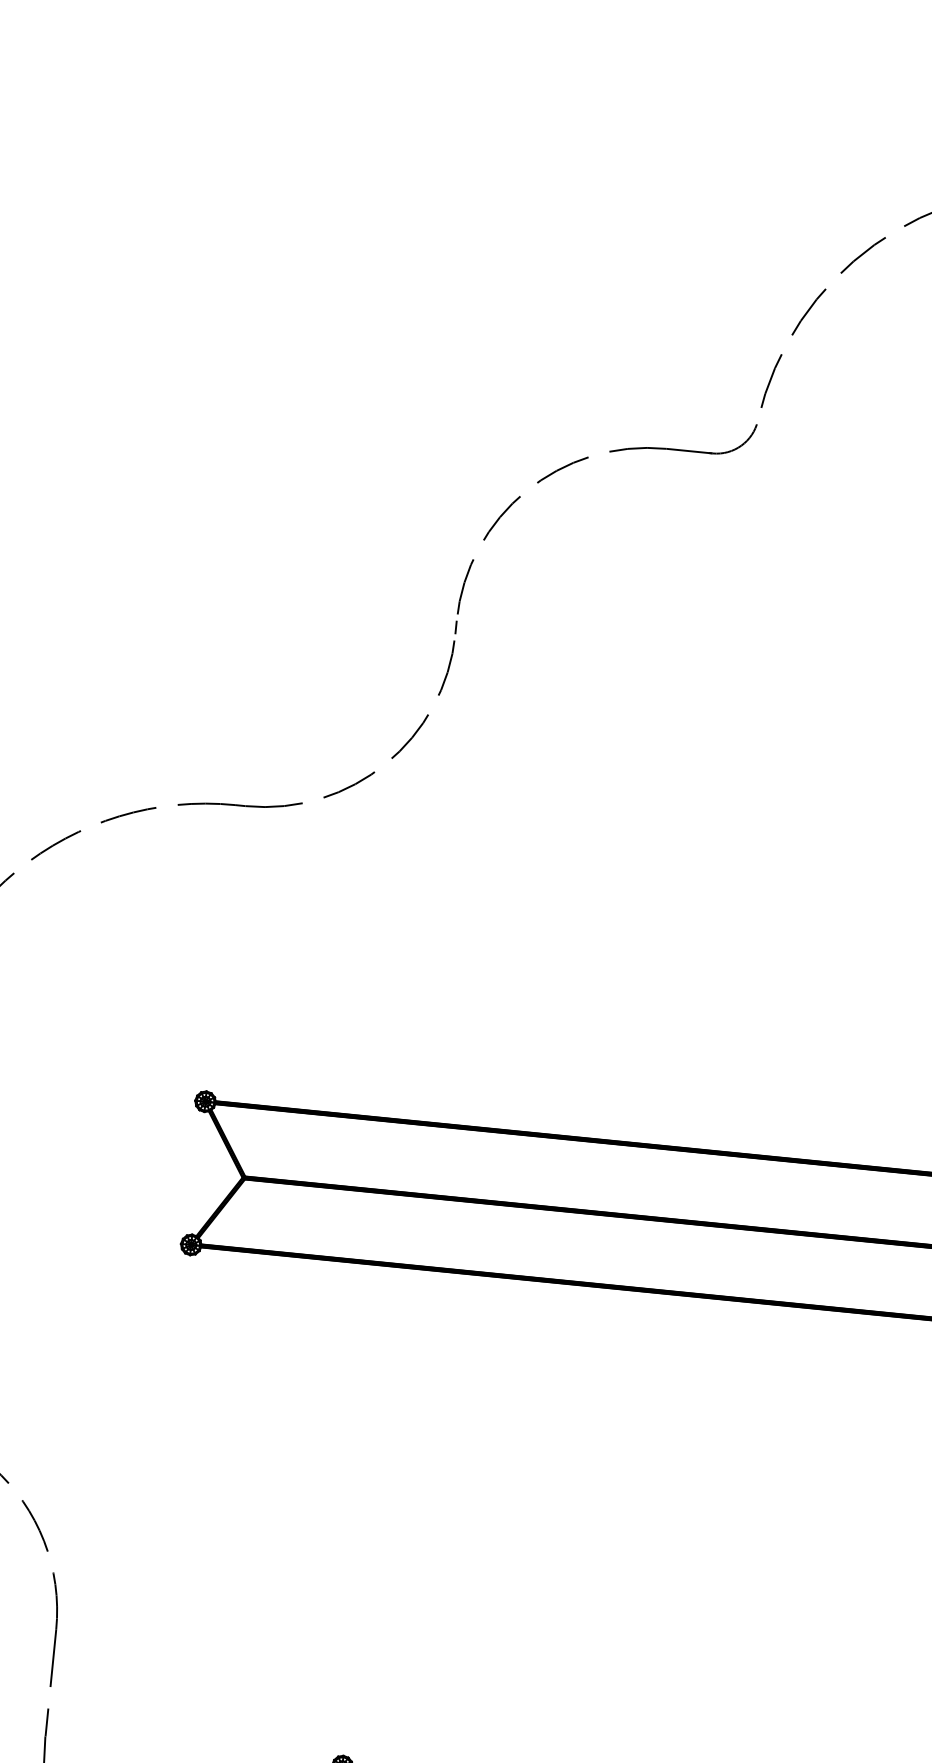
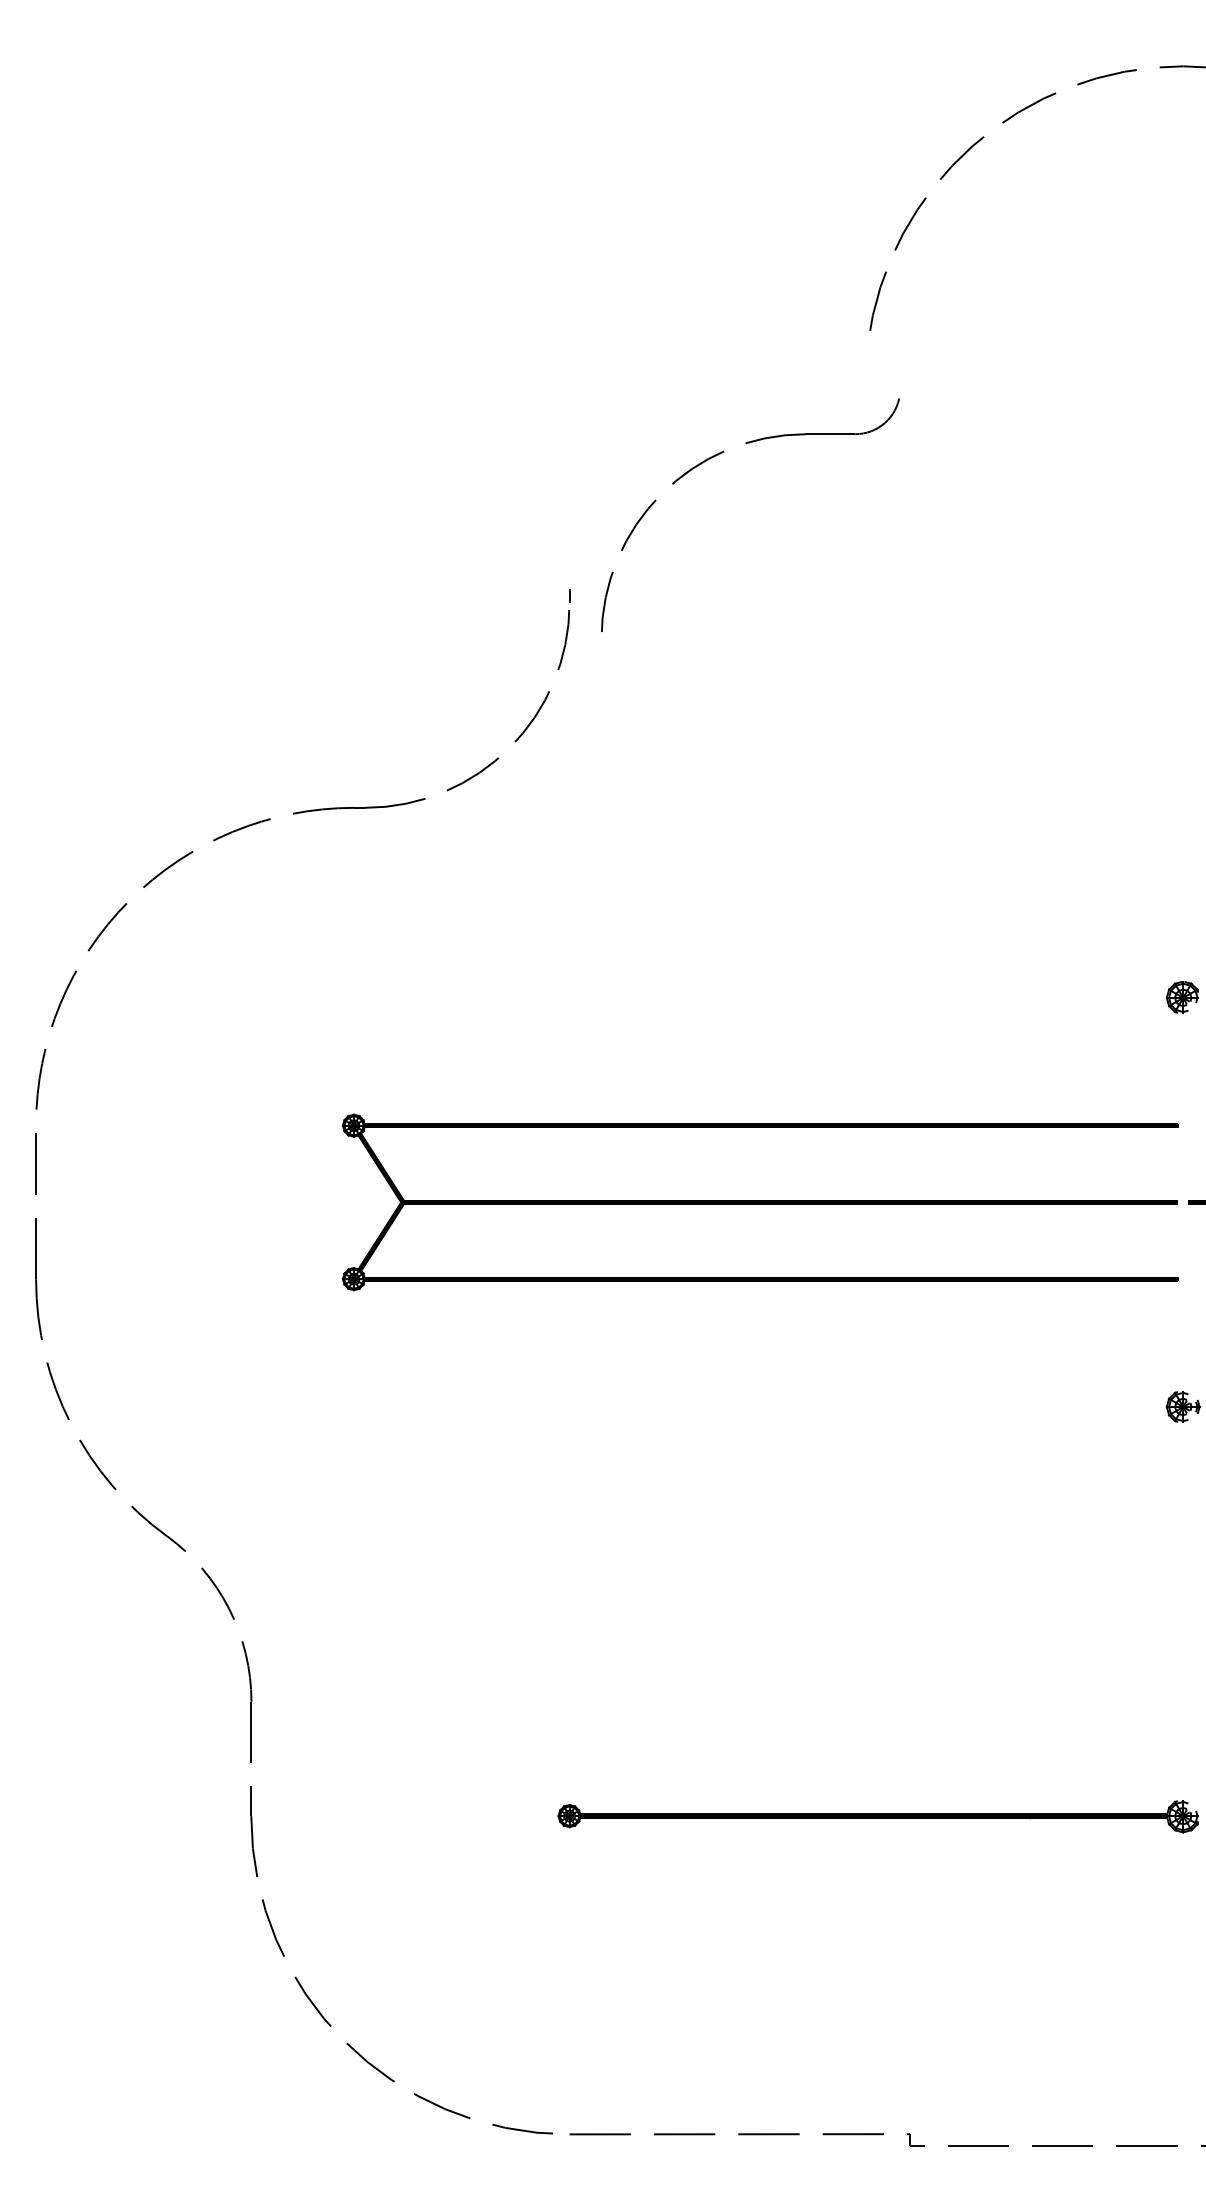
part: (584, 459) -> (720, 454), moved

